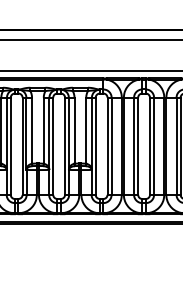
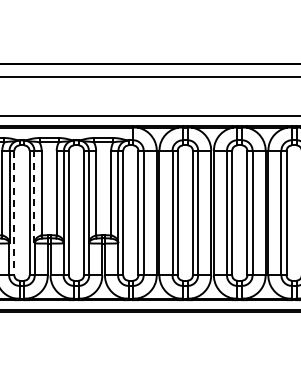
line: (26, 133) -> (34, 196), solid -> dashed
line: (10, 146) -> (14, 213), solid -> dashed

